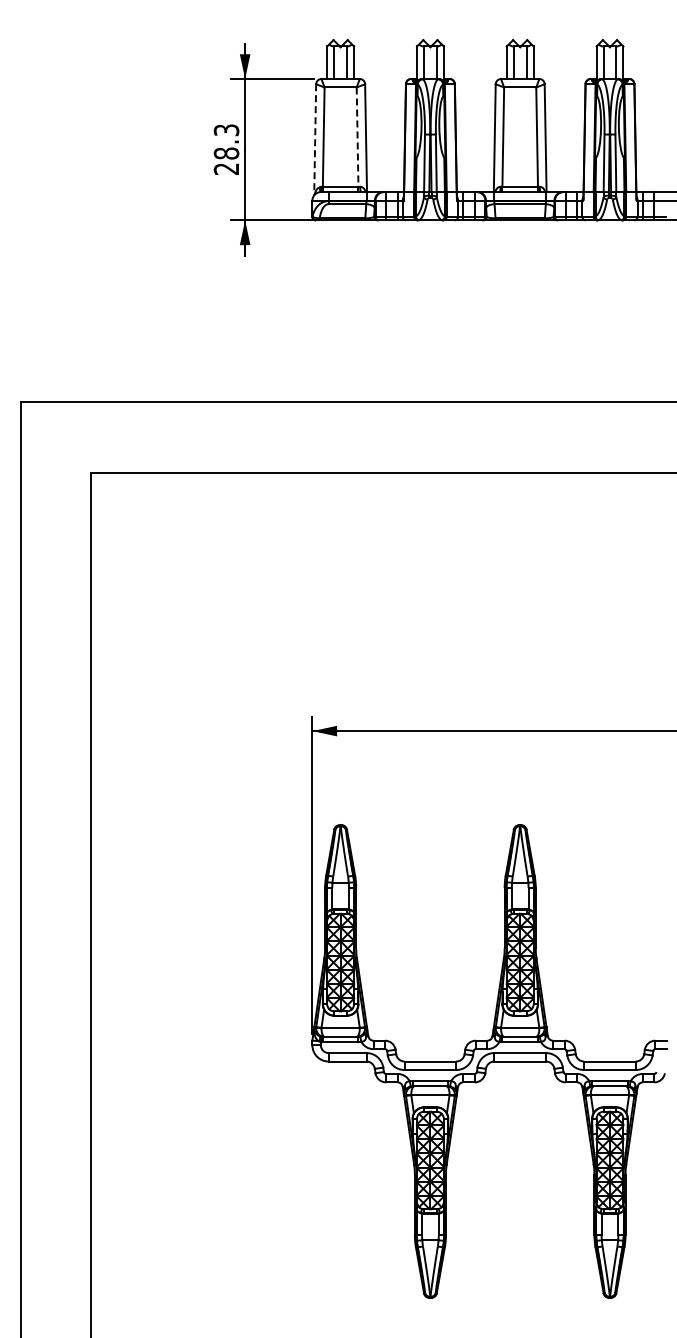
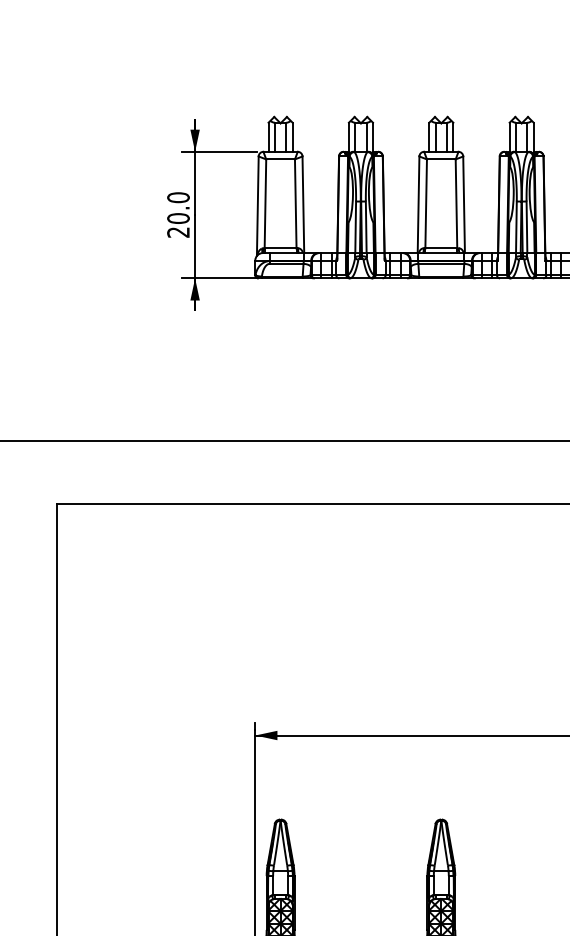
line: (357, 137) -> (295, 204), dashed -> solid
line: (315, 139) -> (258, 205), dashed -> solid
text: (226, 141) -> (178, 207), 28.3 -> 20.0

